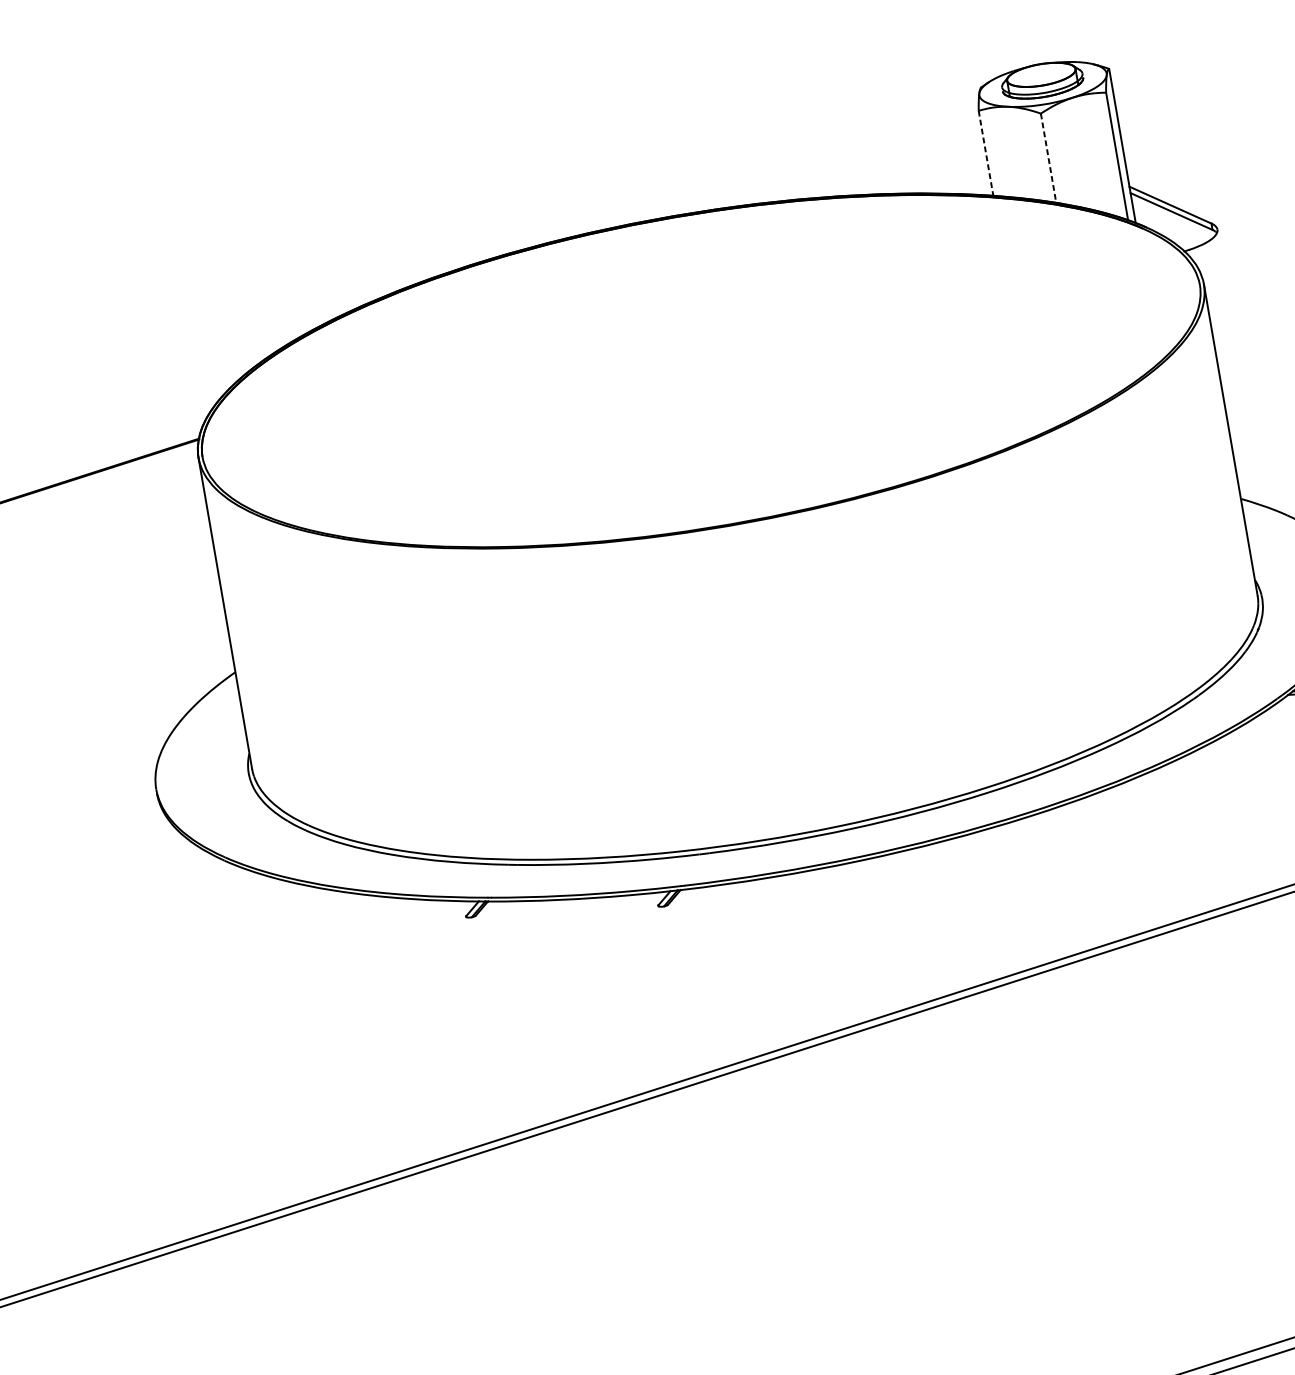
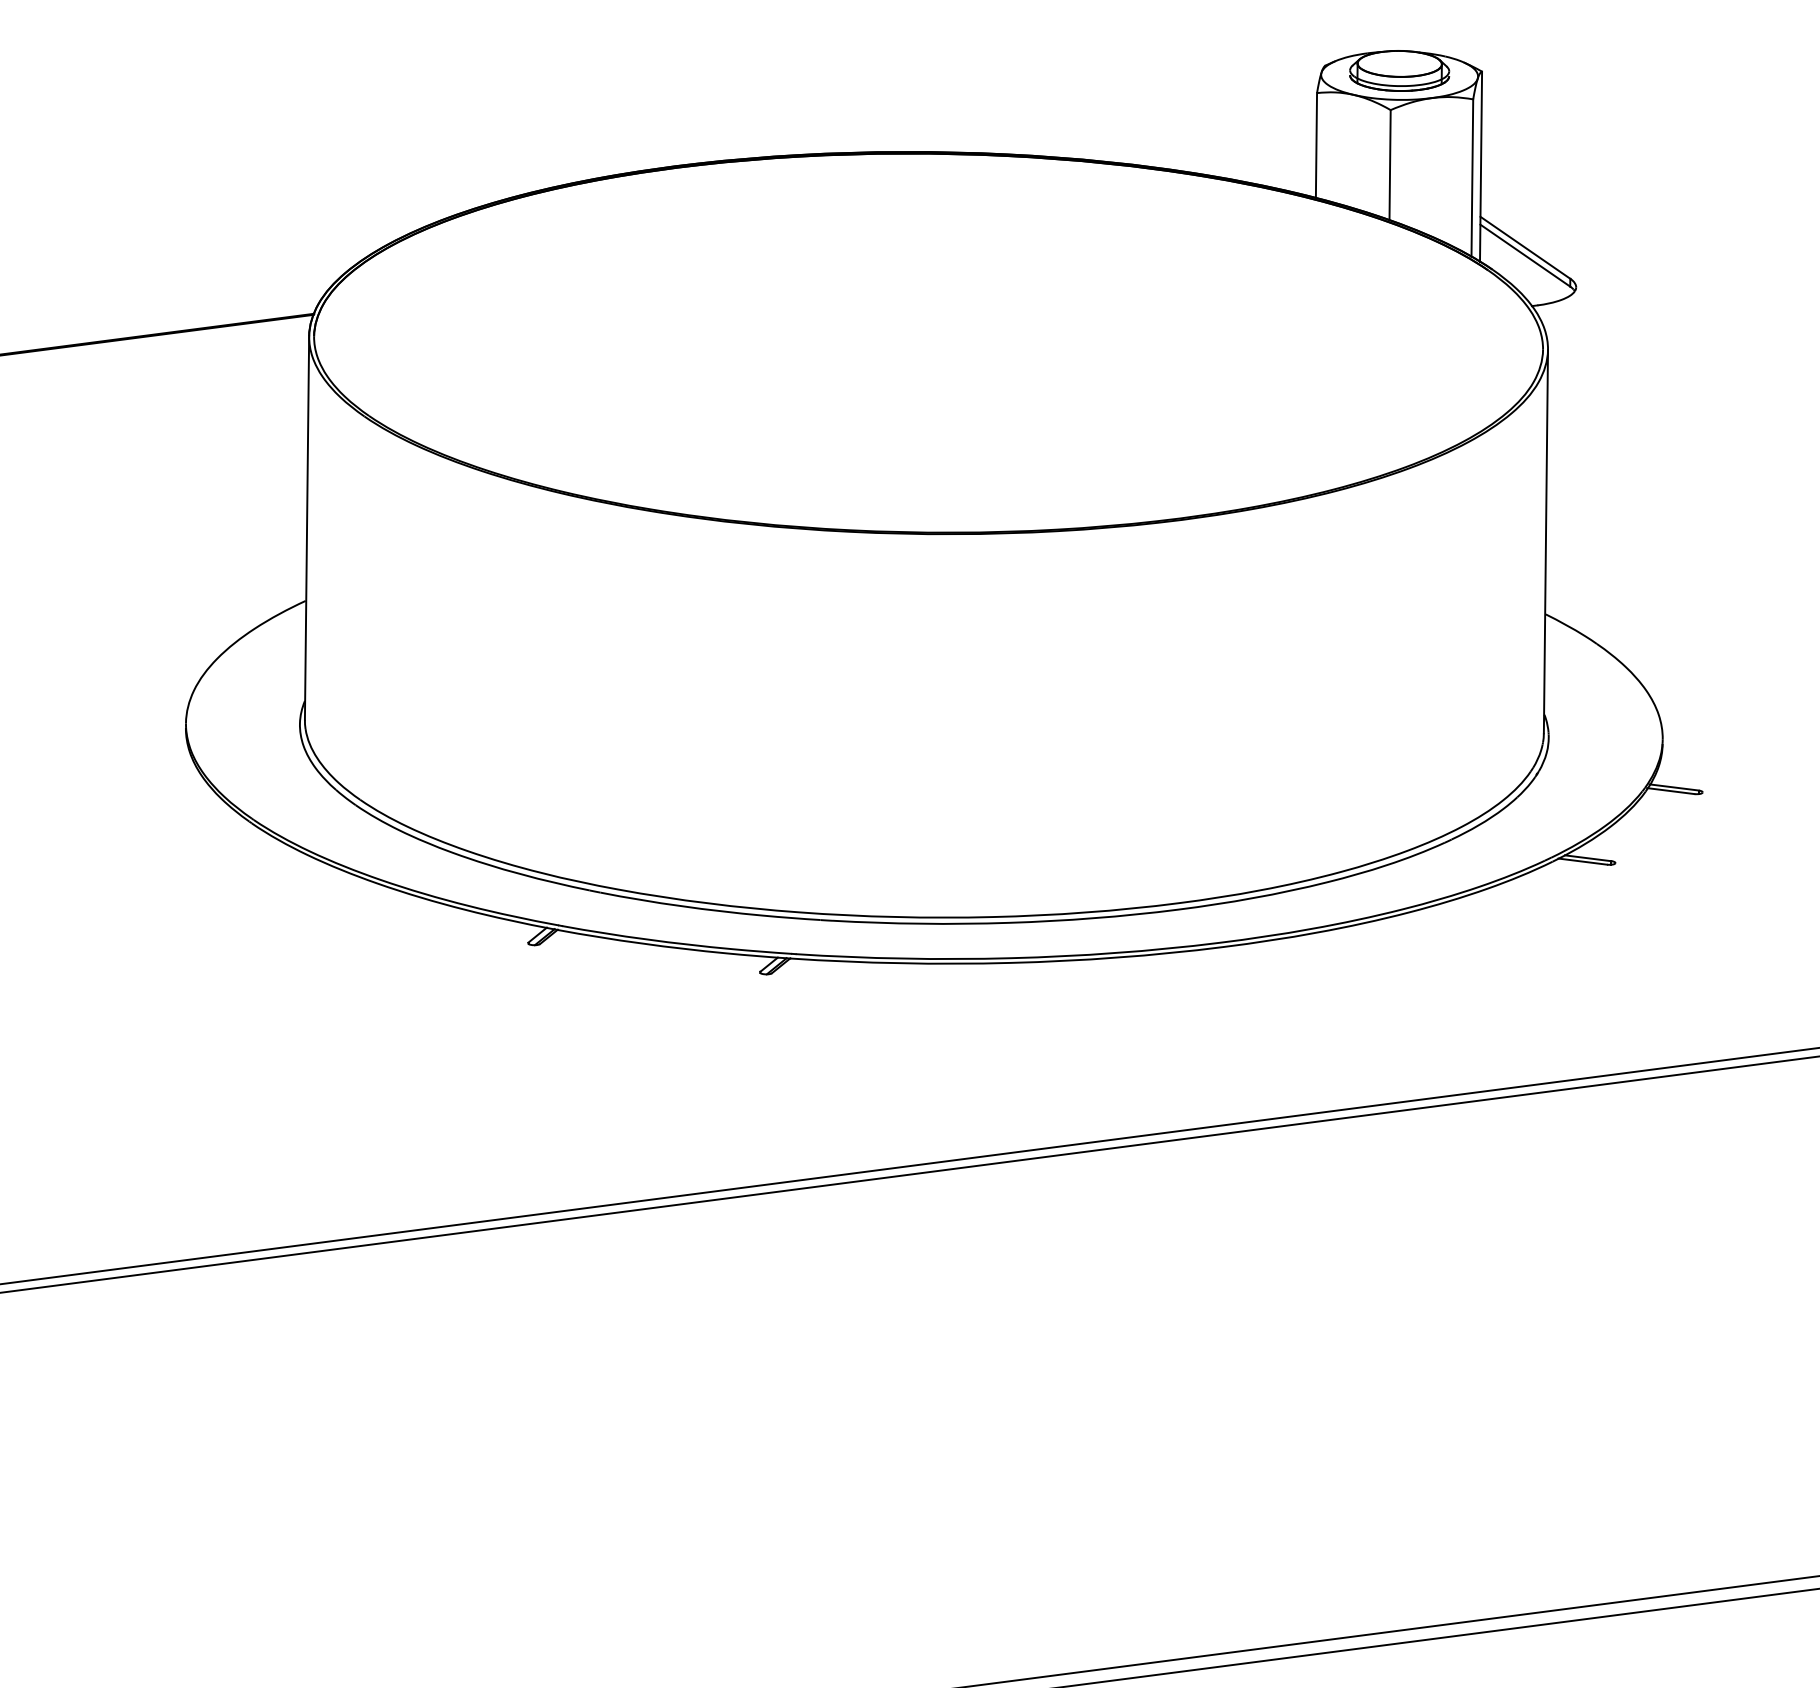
line: (986, 153) -> (1316, 145), dashed -> solid
line: (1048, 158) -> (1390, 165), dashed -> solid

